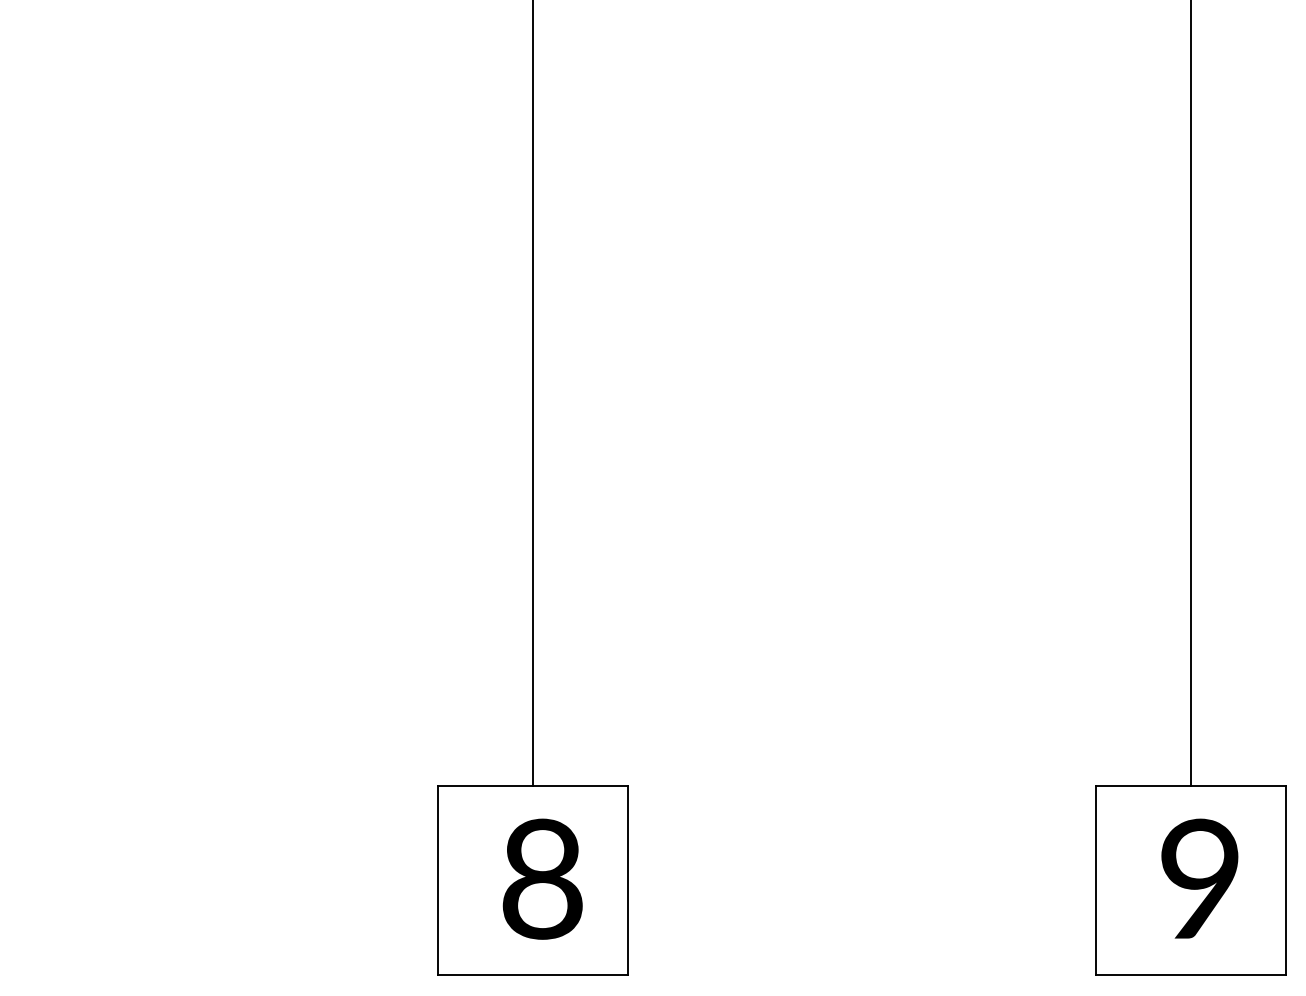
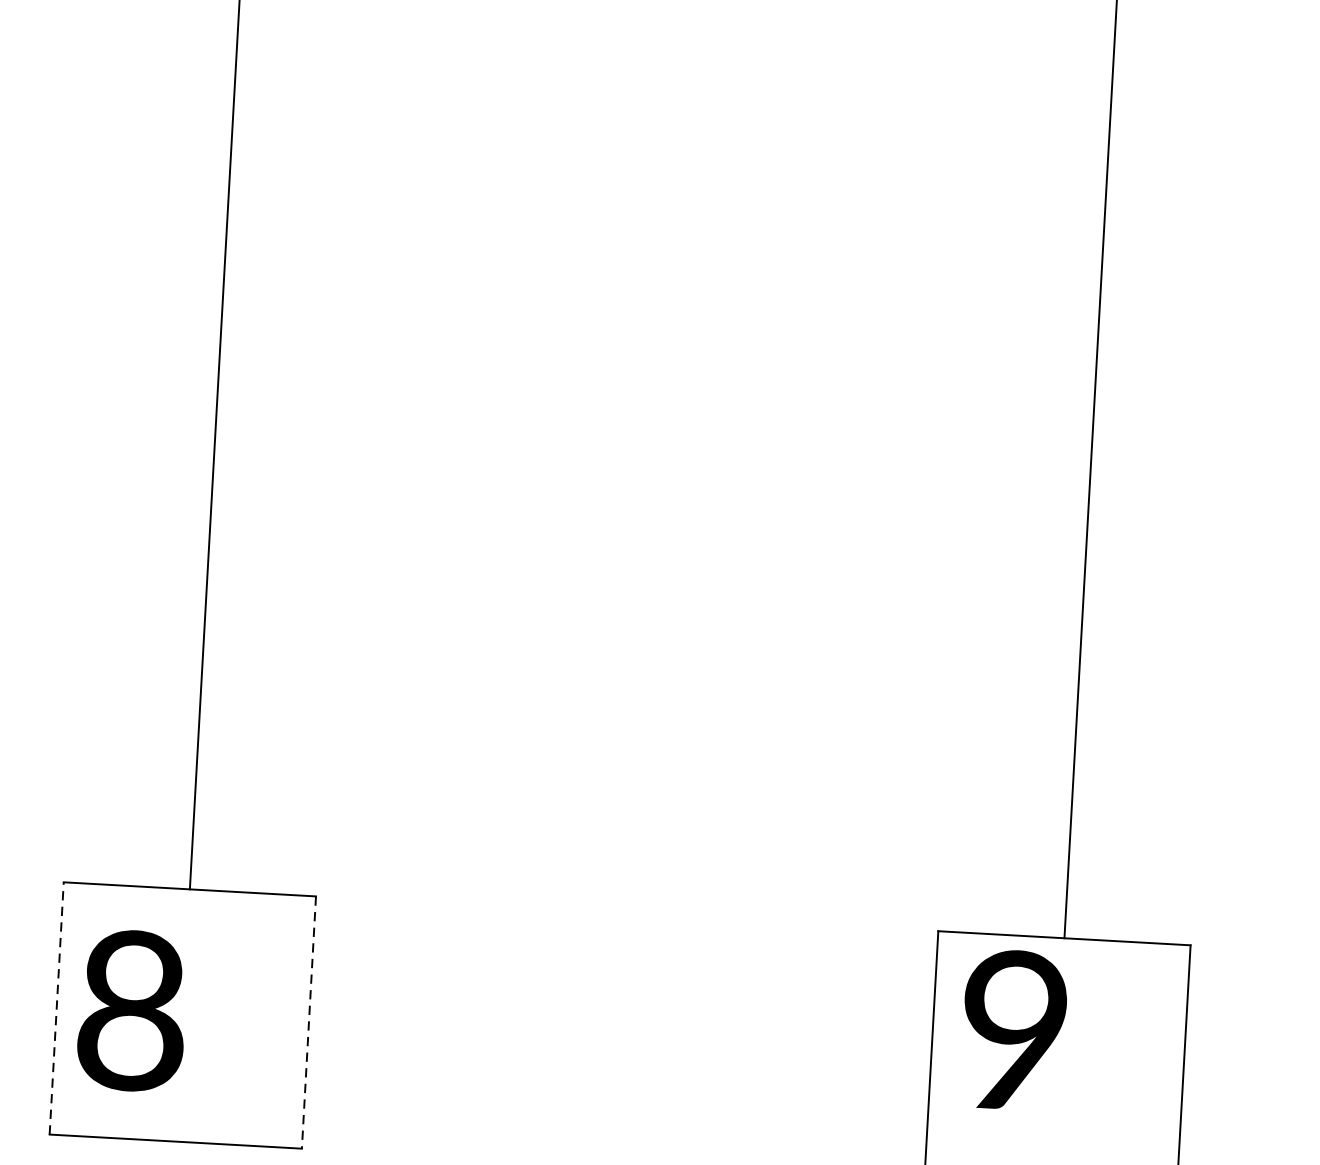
text: (542, 878) -> (132, 1009), moved
text: (1199, 878) -> (1013, 1029), moved
line: (437, 880) -> (56, 1008), solid -> dashed
line: (627, 880) -> (308, 1022), solid -> dashed

